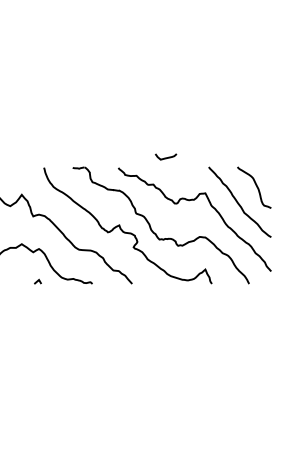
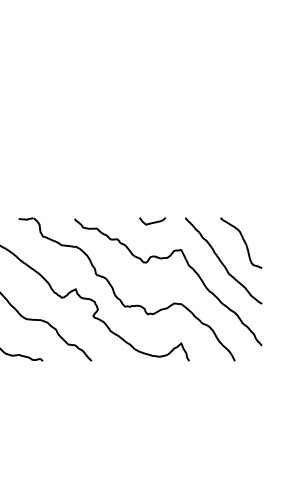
curve: (166, 157) -> (153, 222), moved

